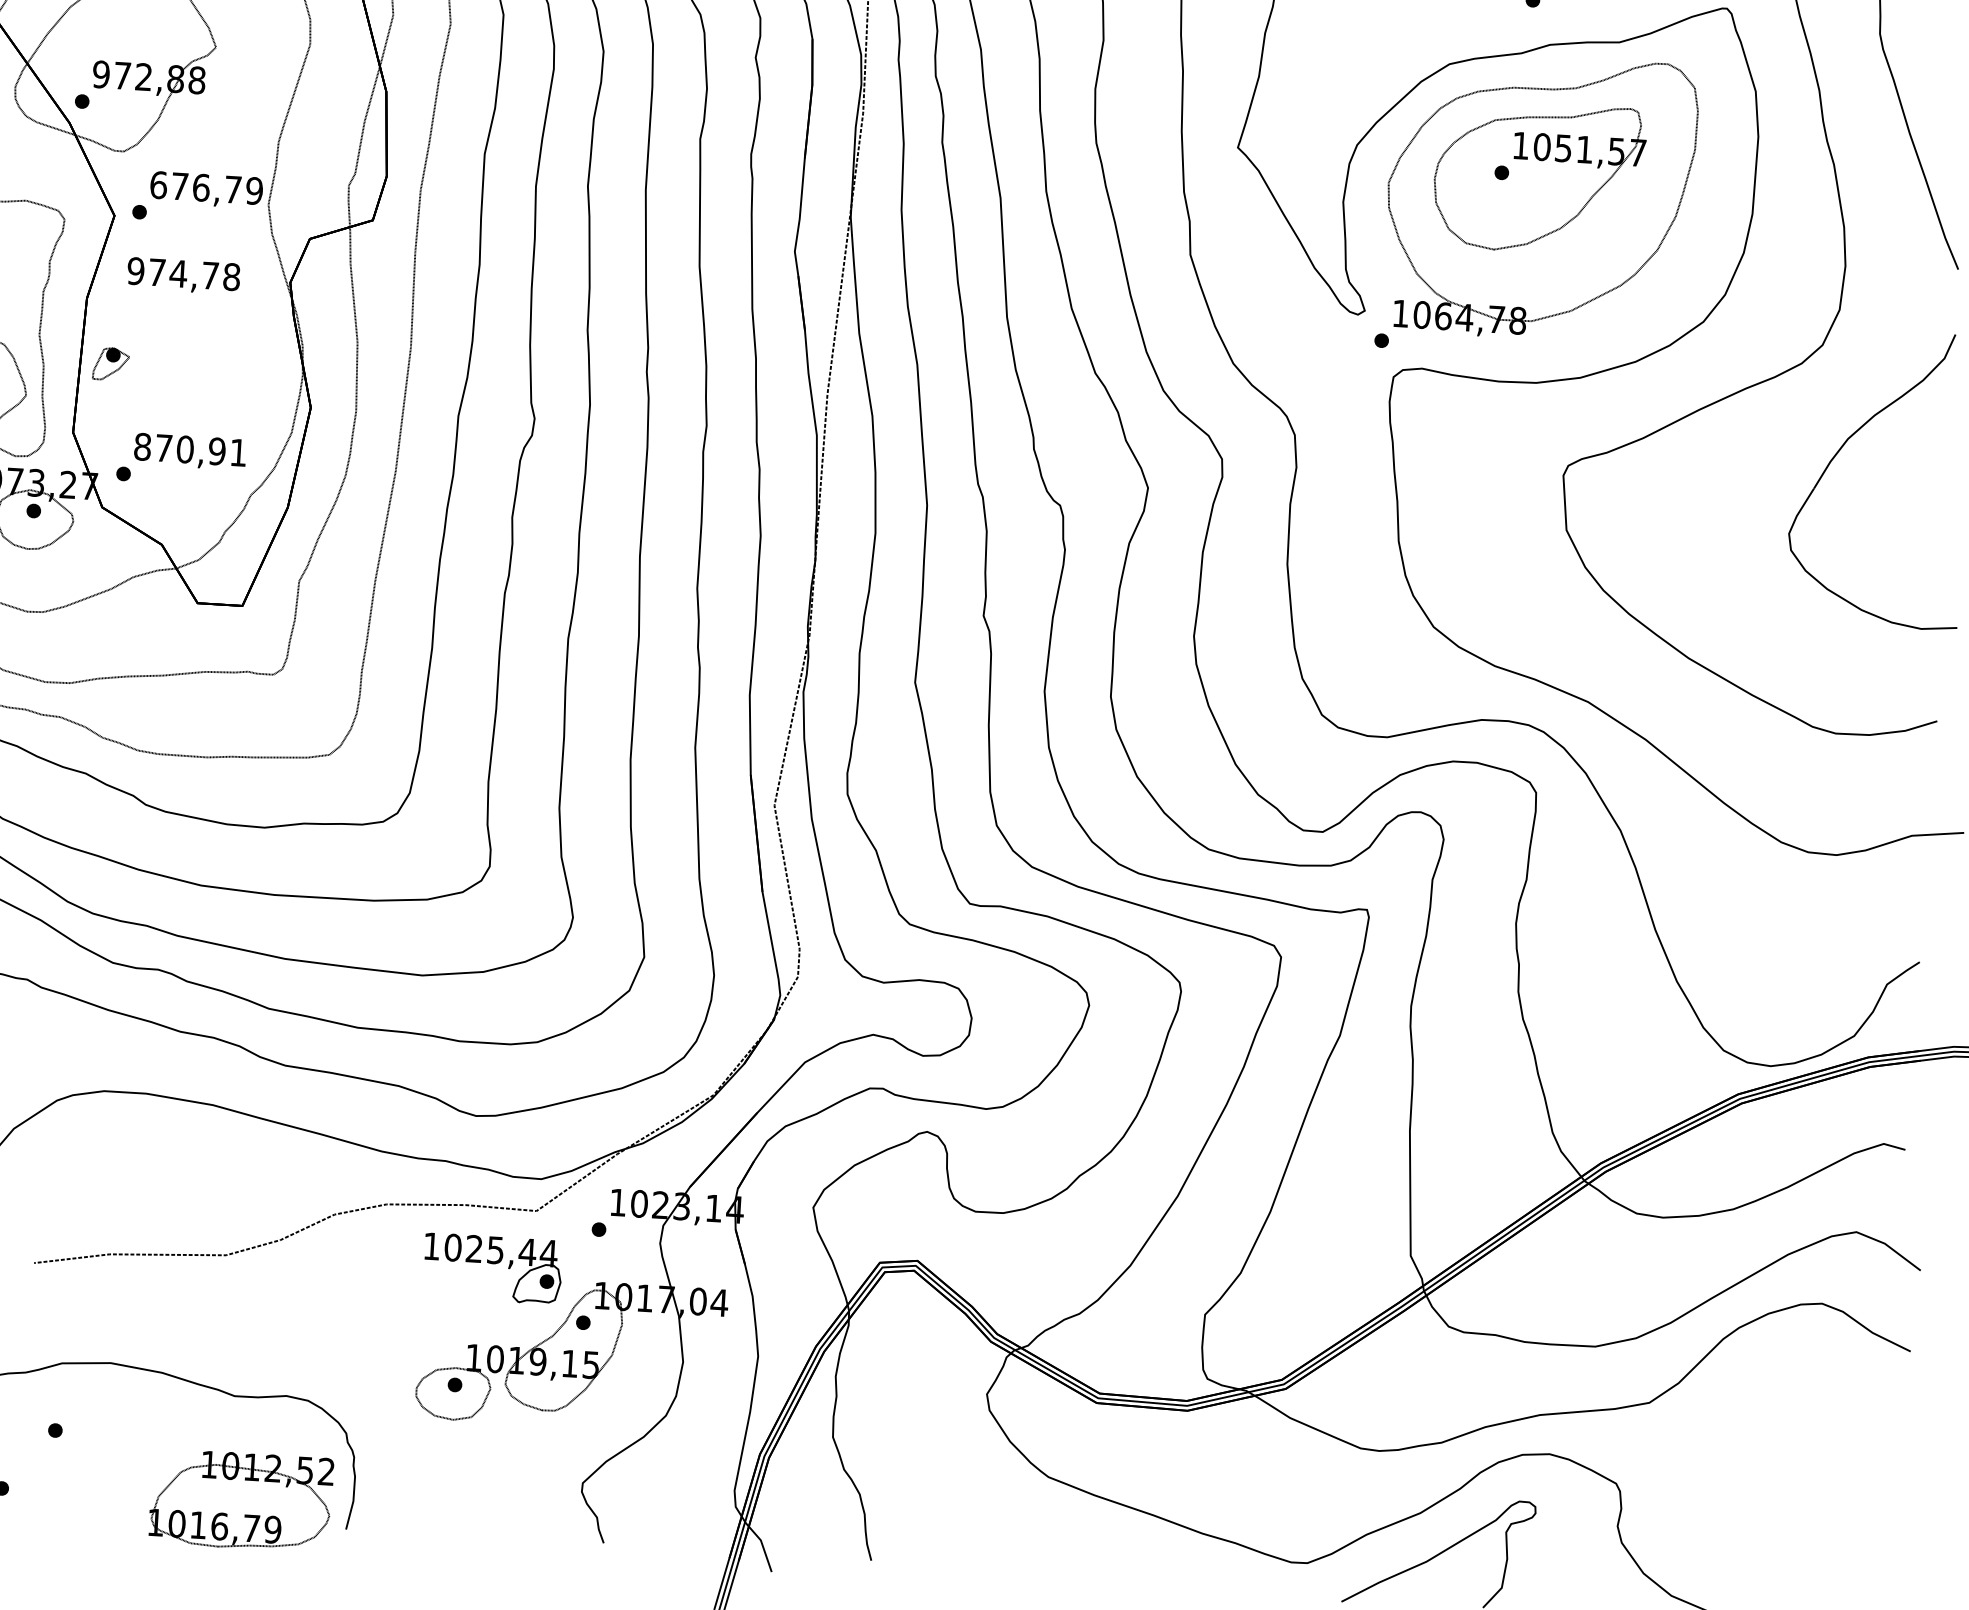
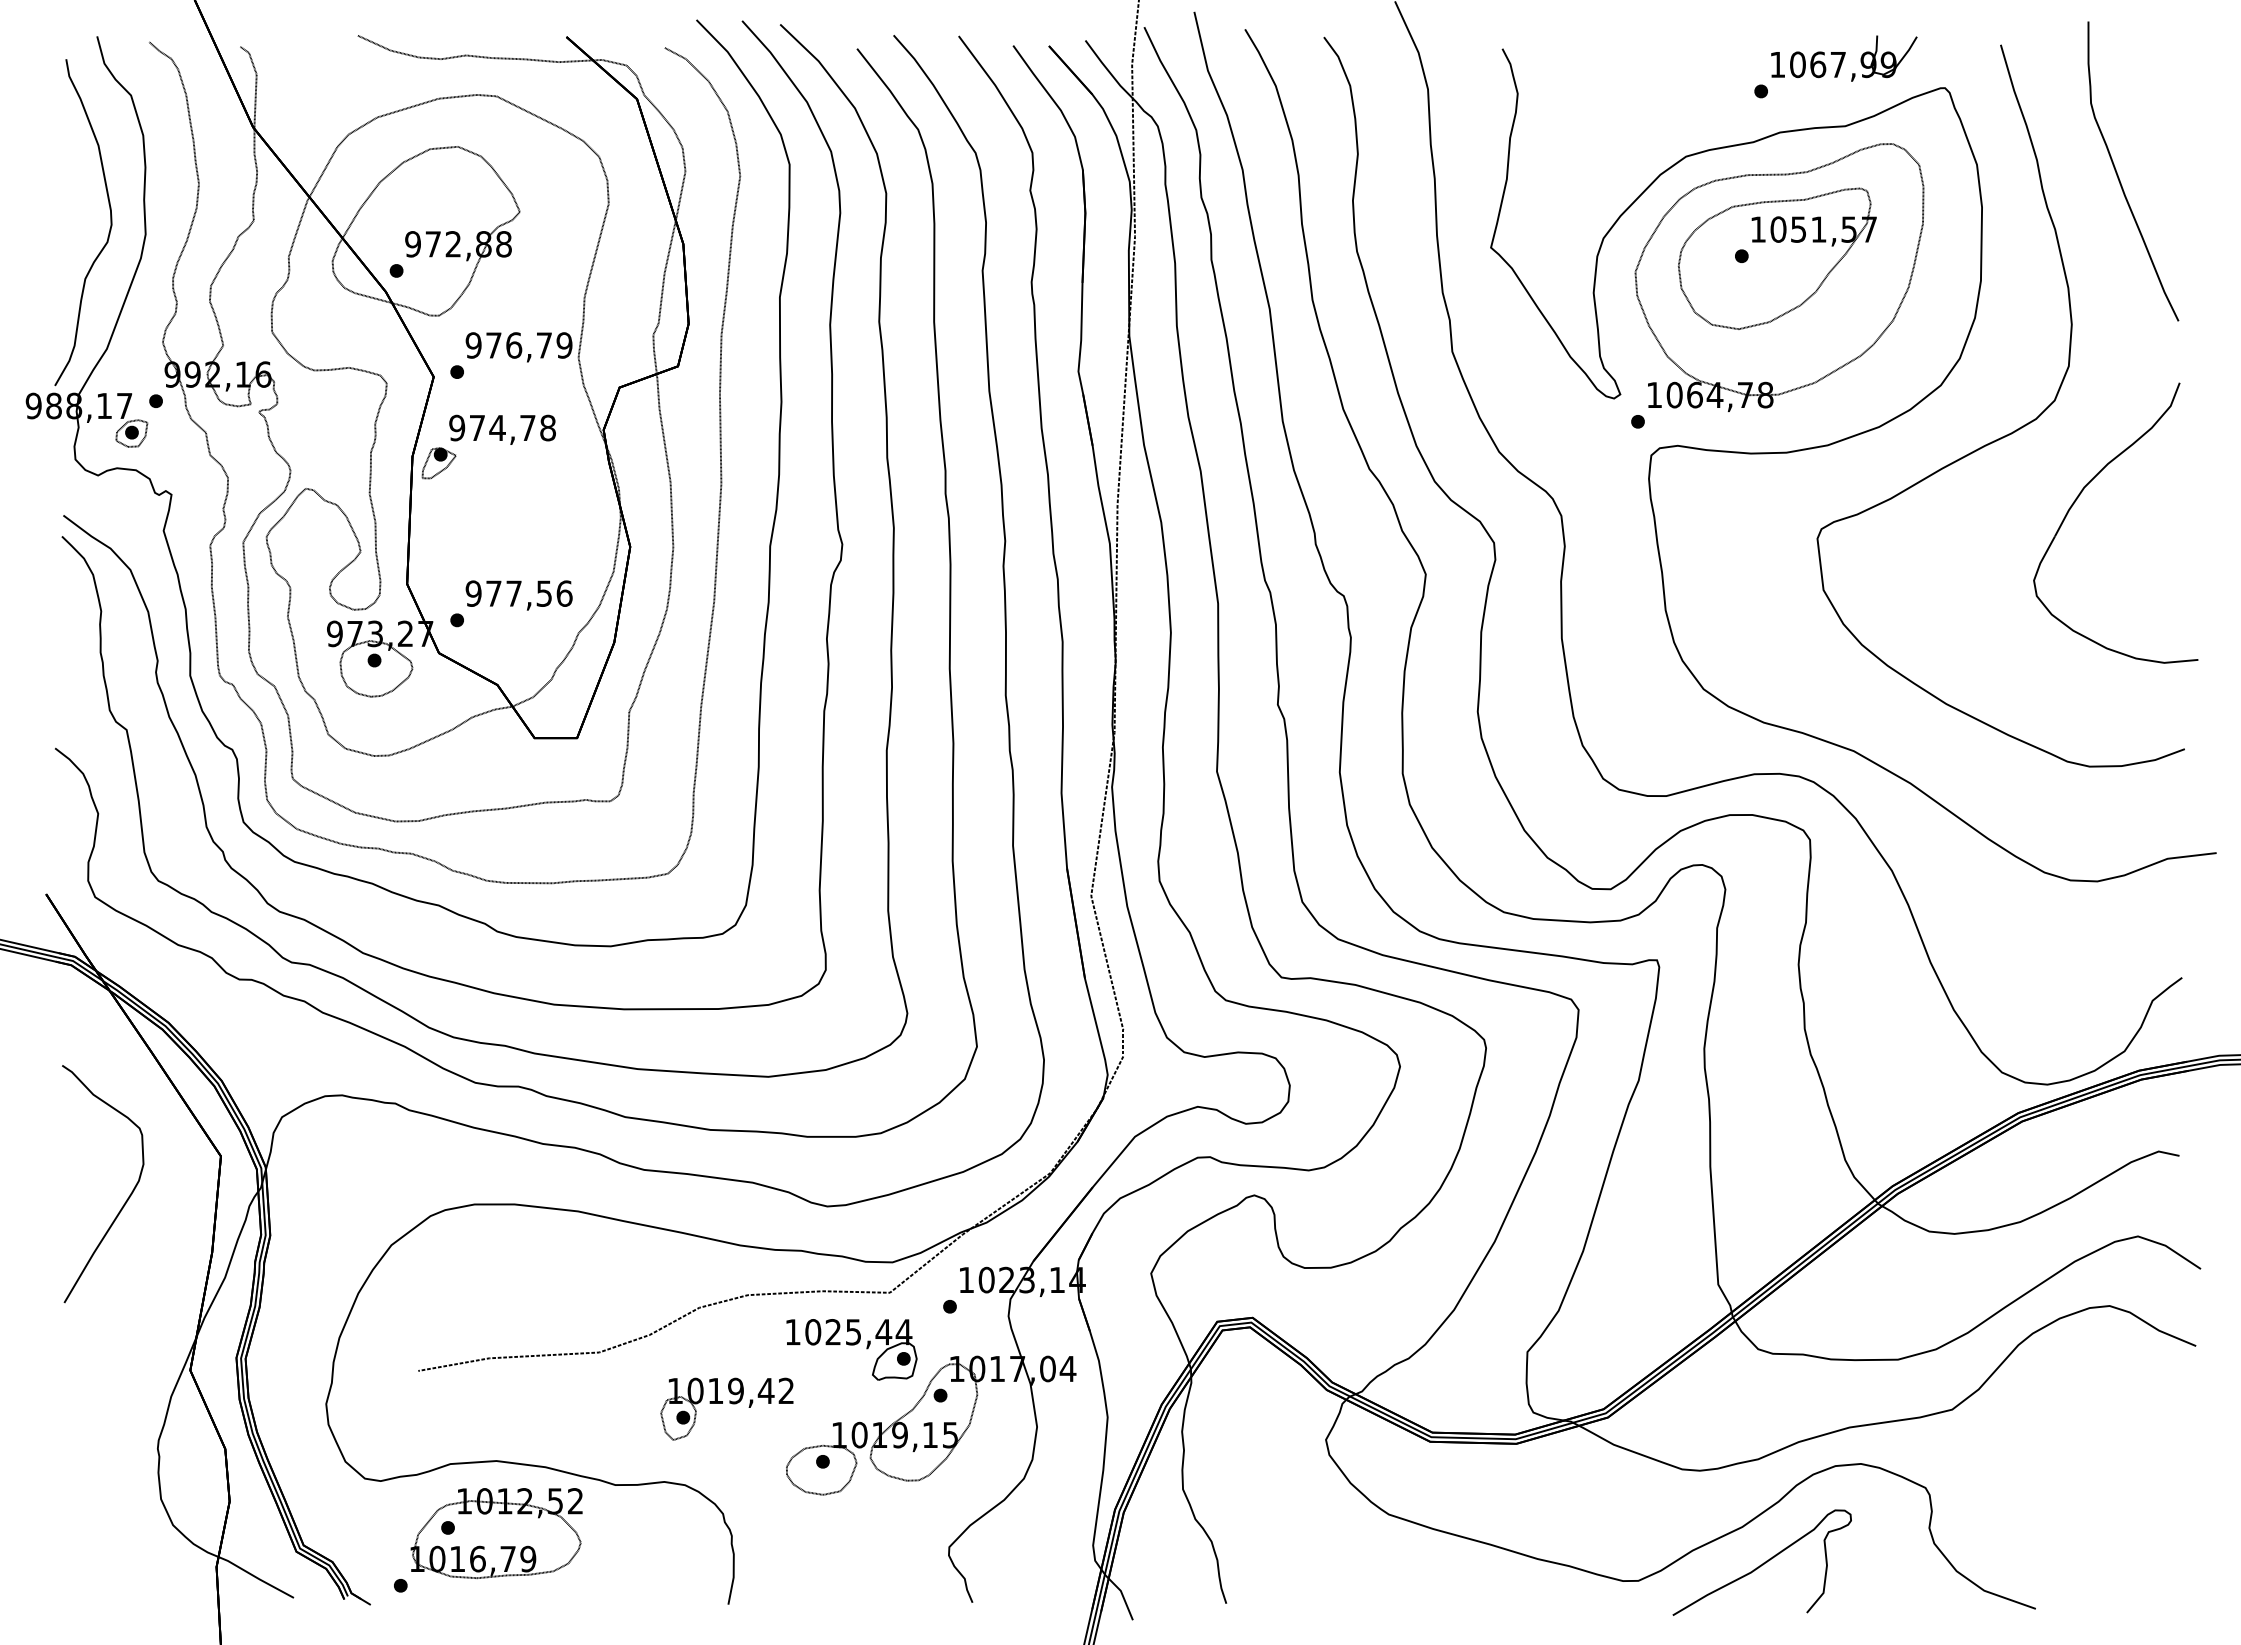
text: (158, 185) -> (473, 345), 676,79 -> 976,79
part: (110, 364) -> (438, 463), moved
text: (189, 449) -> (518, 593), 870,91 -> 977,56
part: (356, 1322) -> (726, 1408), added
part: (241, 1500) -> (496, 1533), moved

